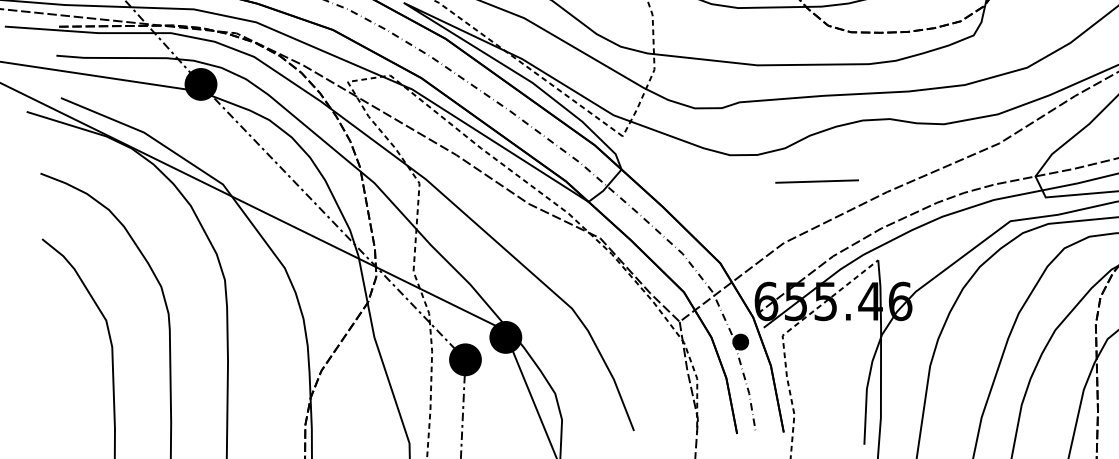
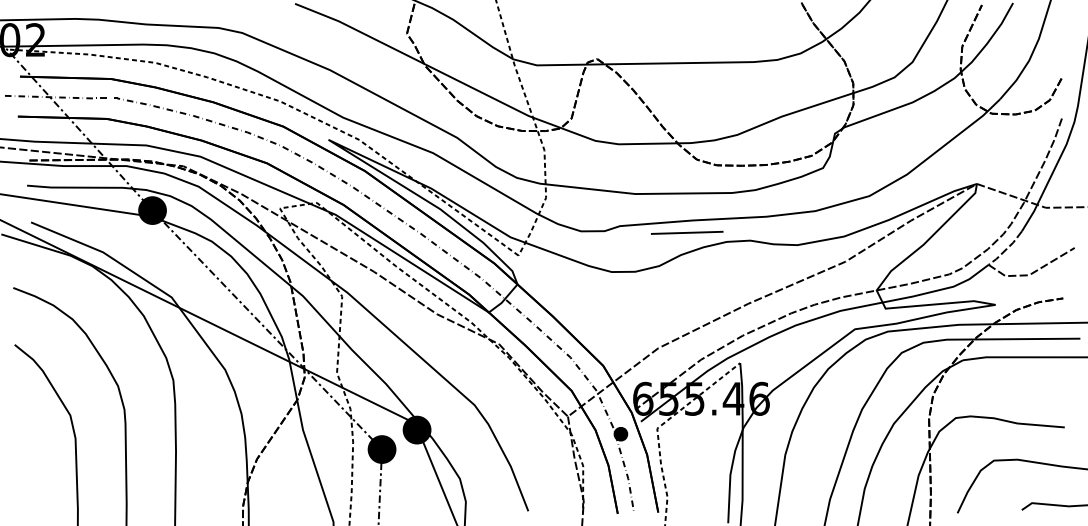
line: (817, 181) -> (687, 232), moved

